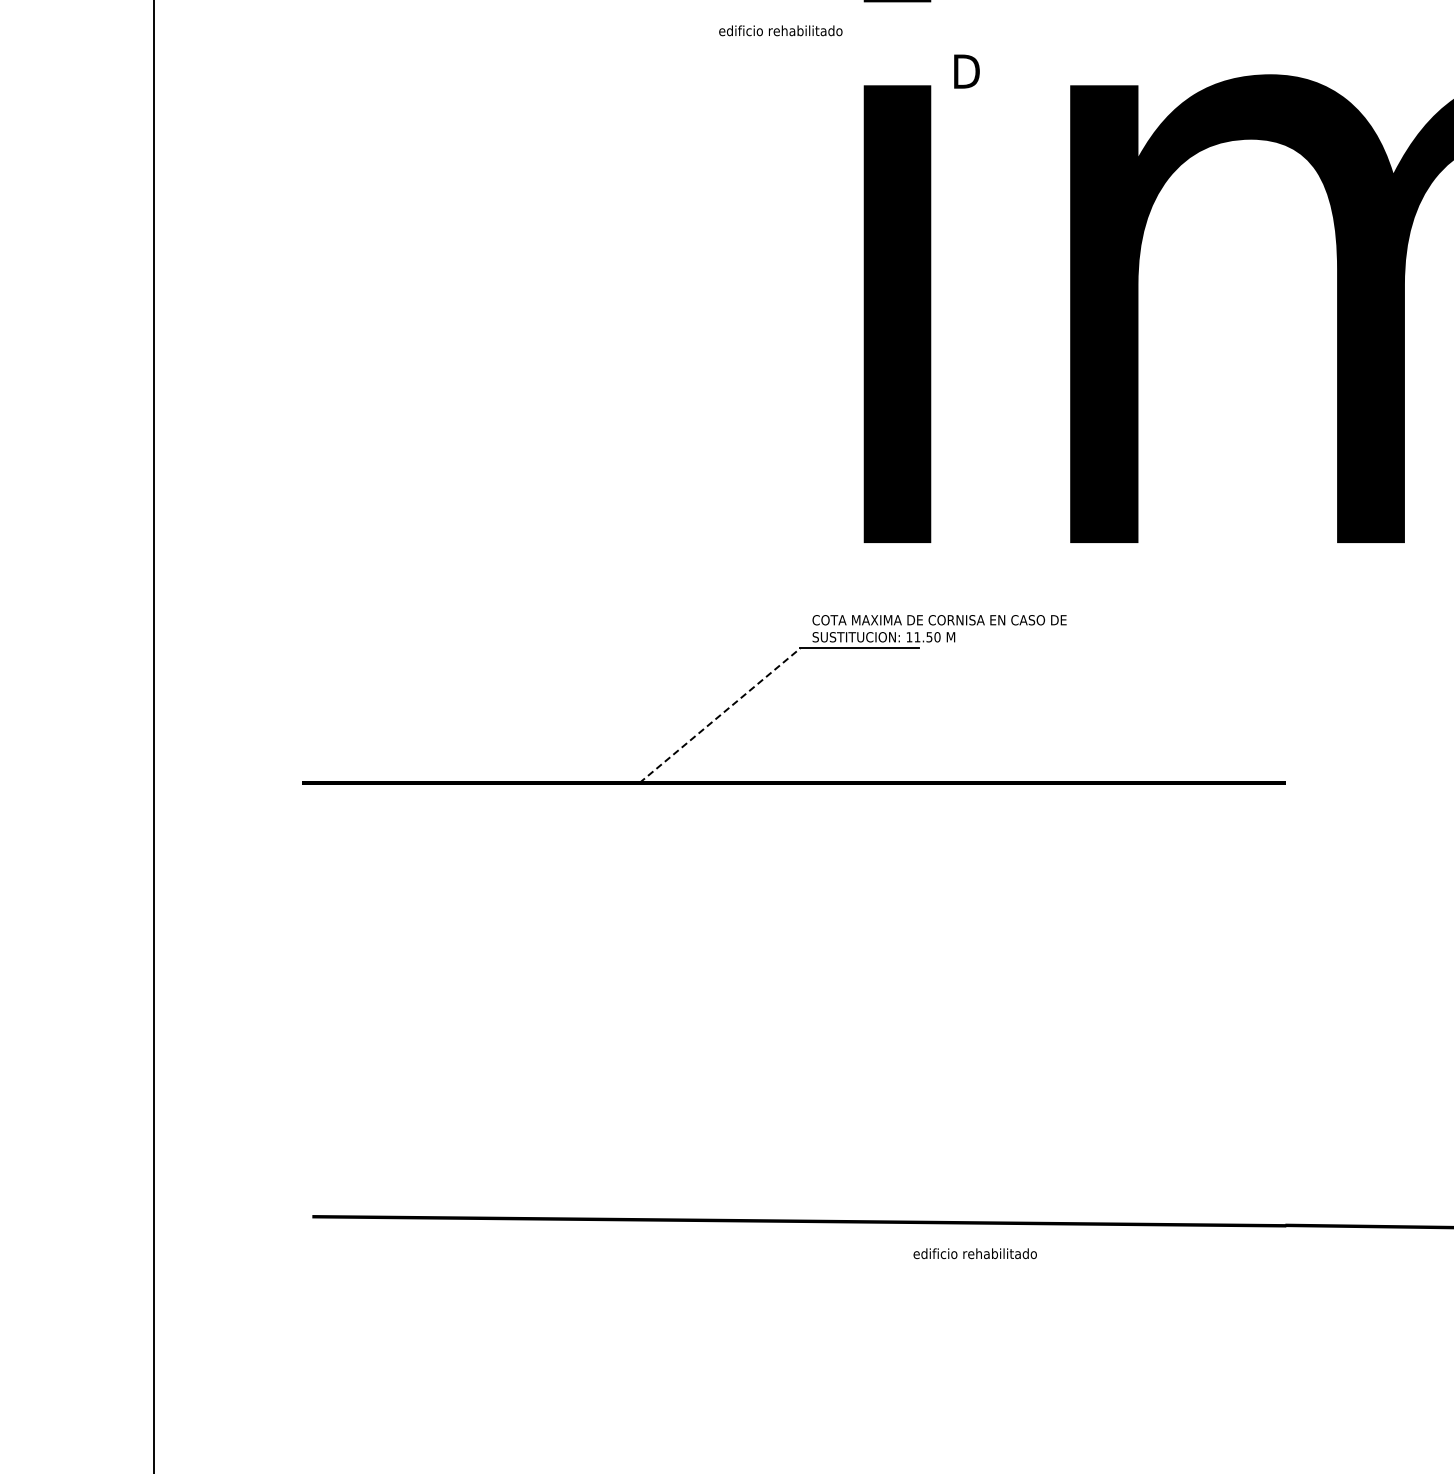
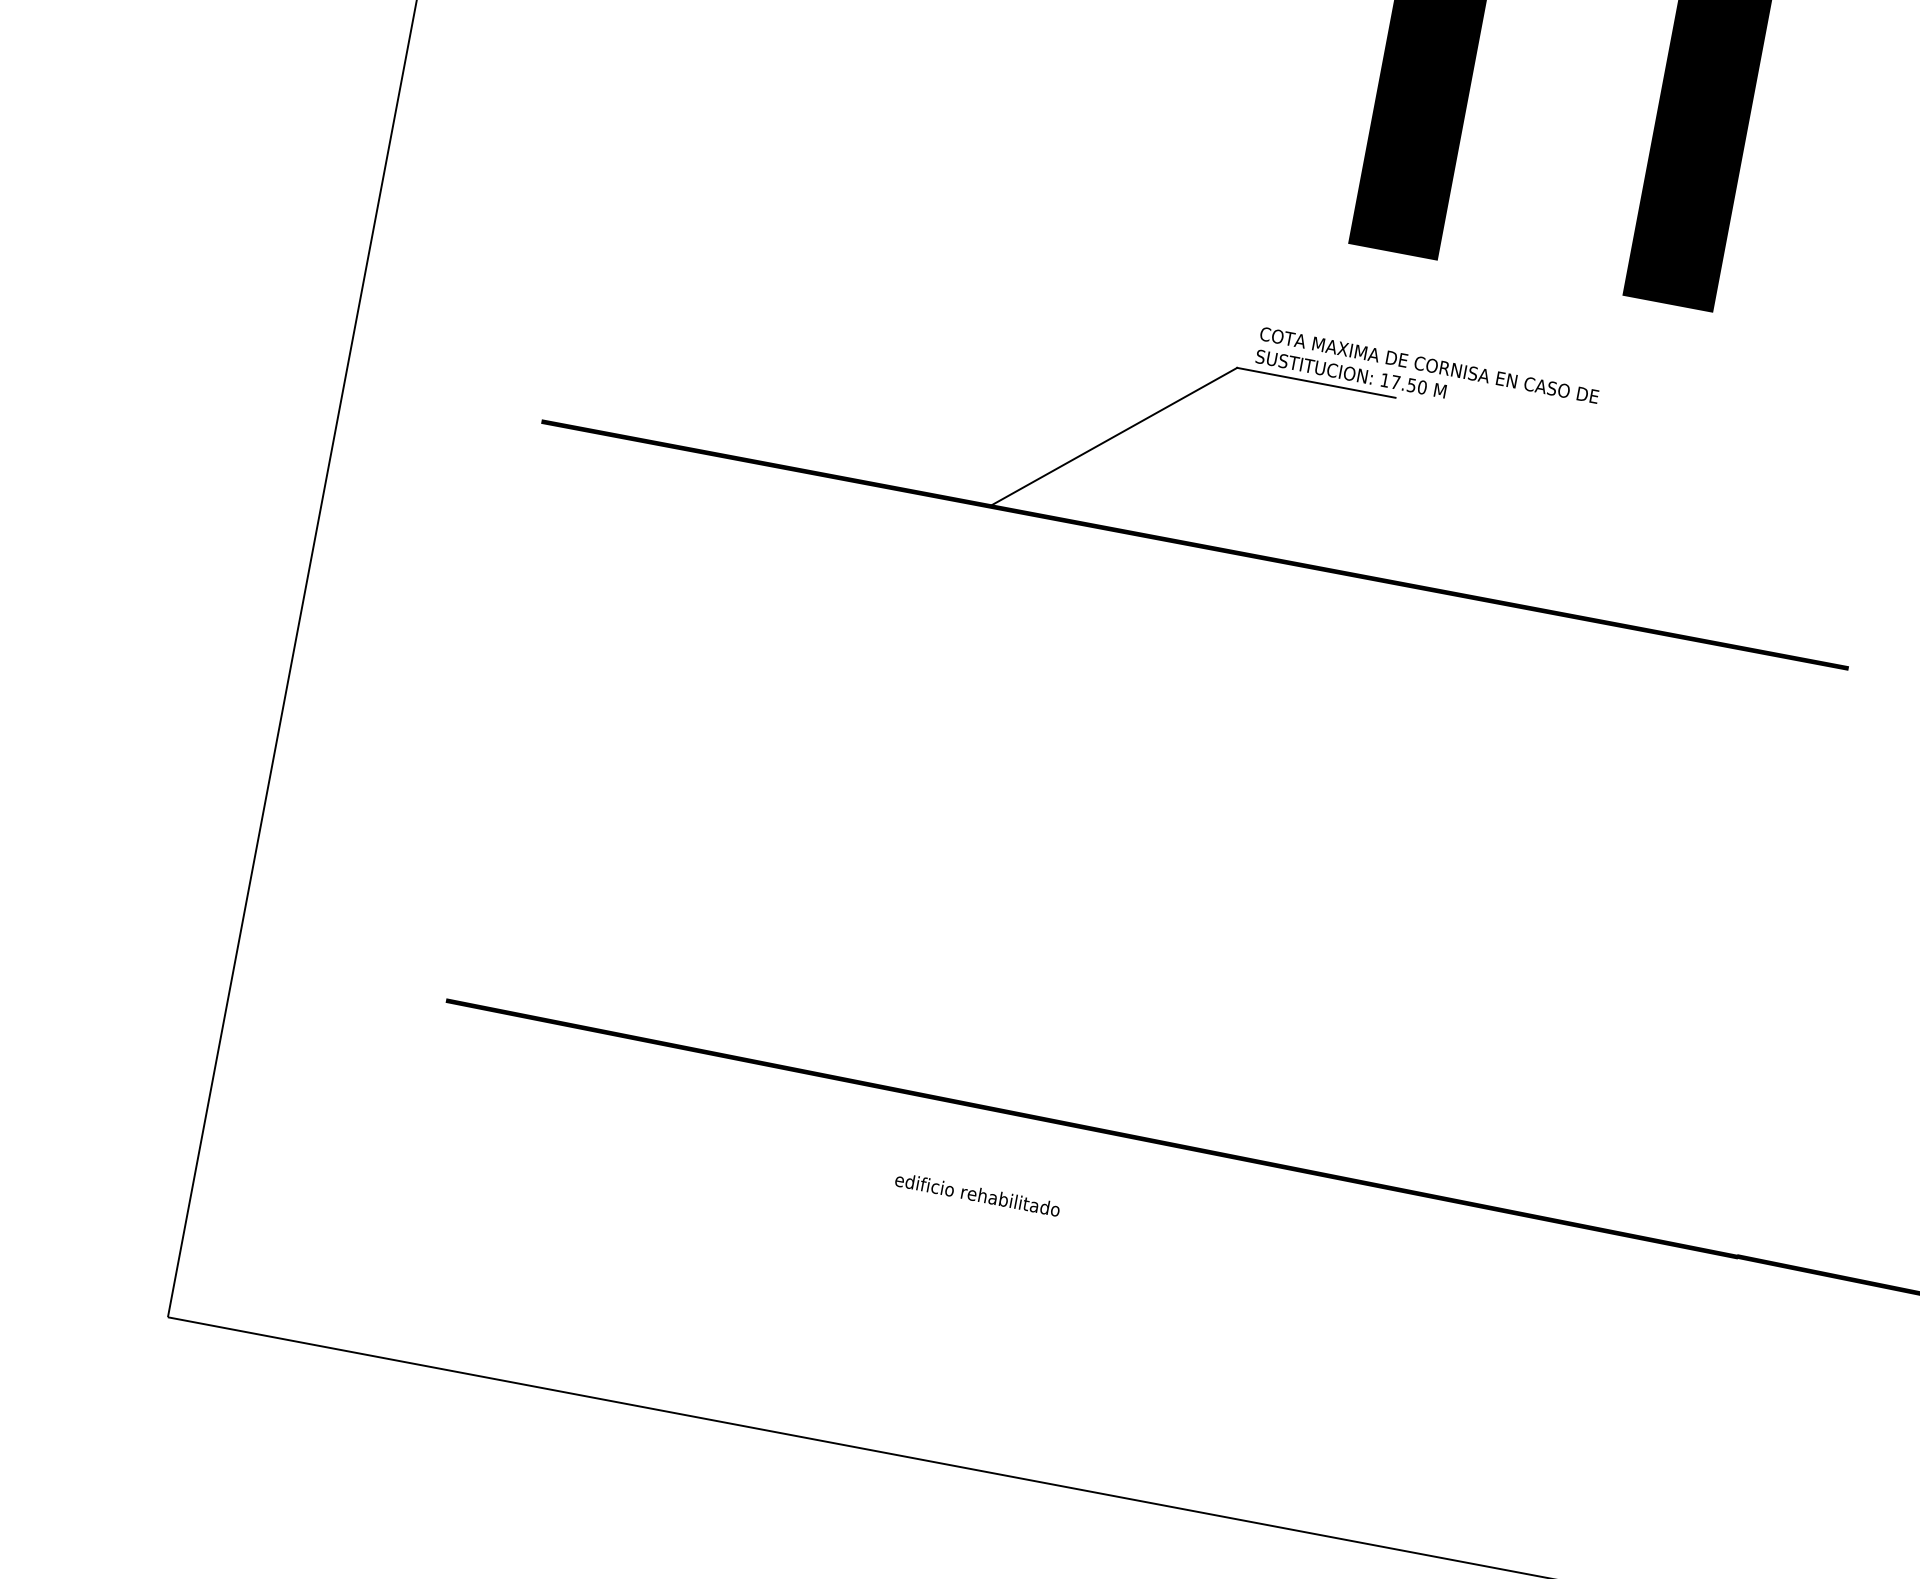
text: (917, 637) -> (1395, 382), 11.50 -> 17.50
line: (719, 715) -> (1113, 436), dashed -> solid
text: (974, 1253) -> (976, 1194), moved

